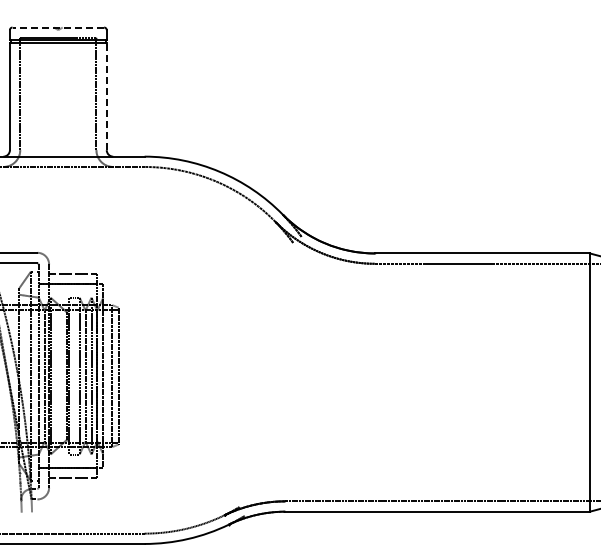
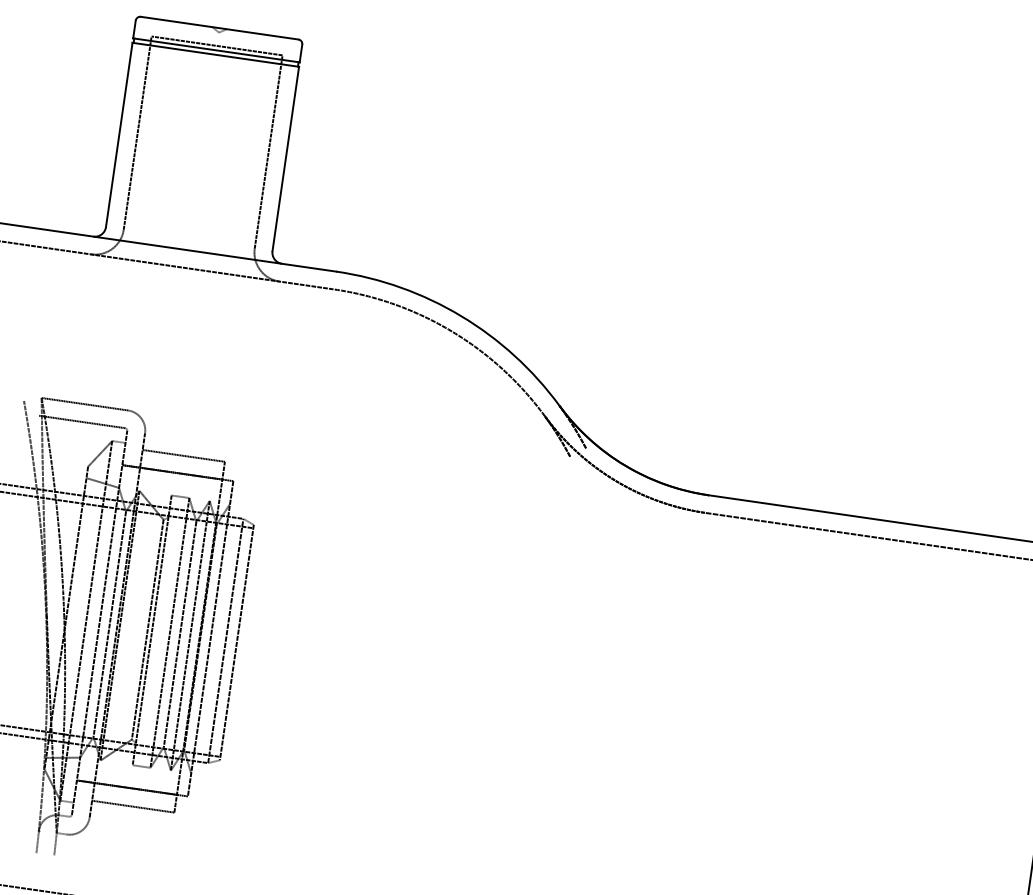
line: (58, 27) -> (219, 28), dashed -> solid
line: (106, 96) -> (285, 158), dashed -> solid

